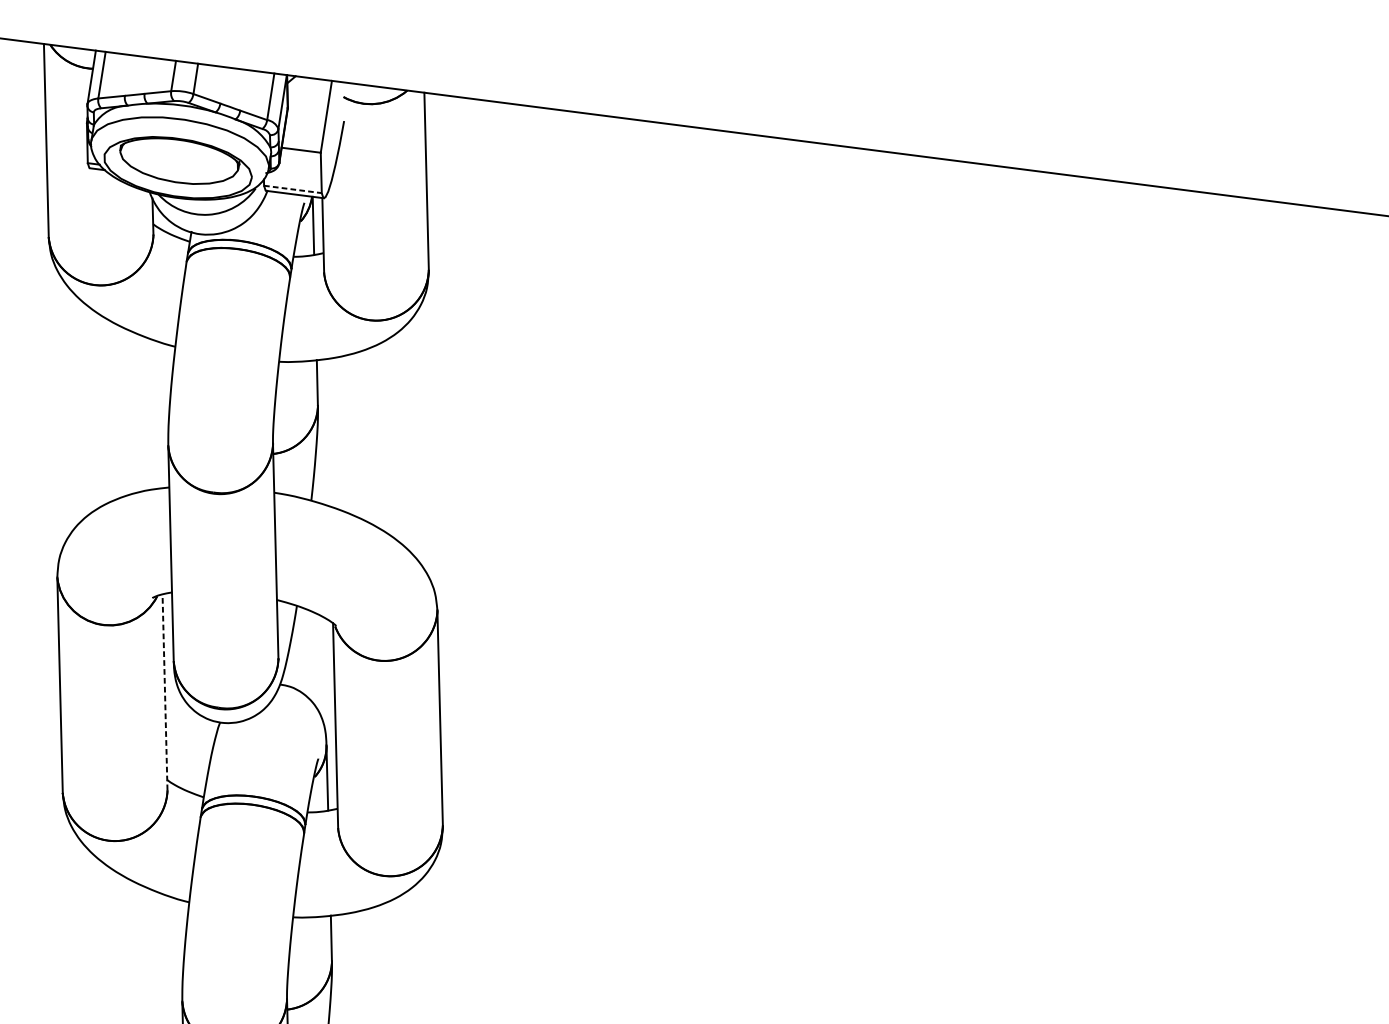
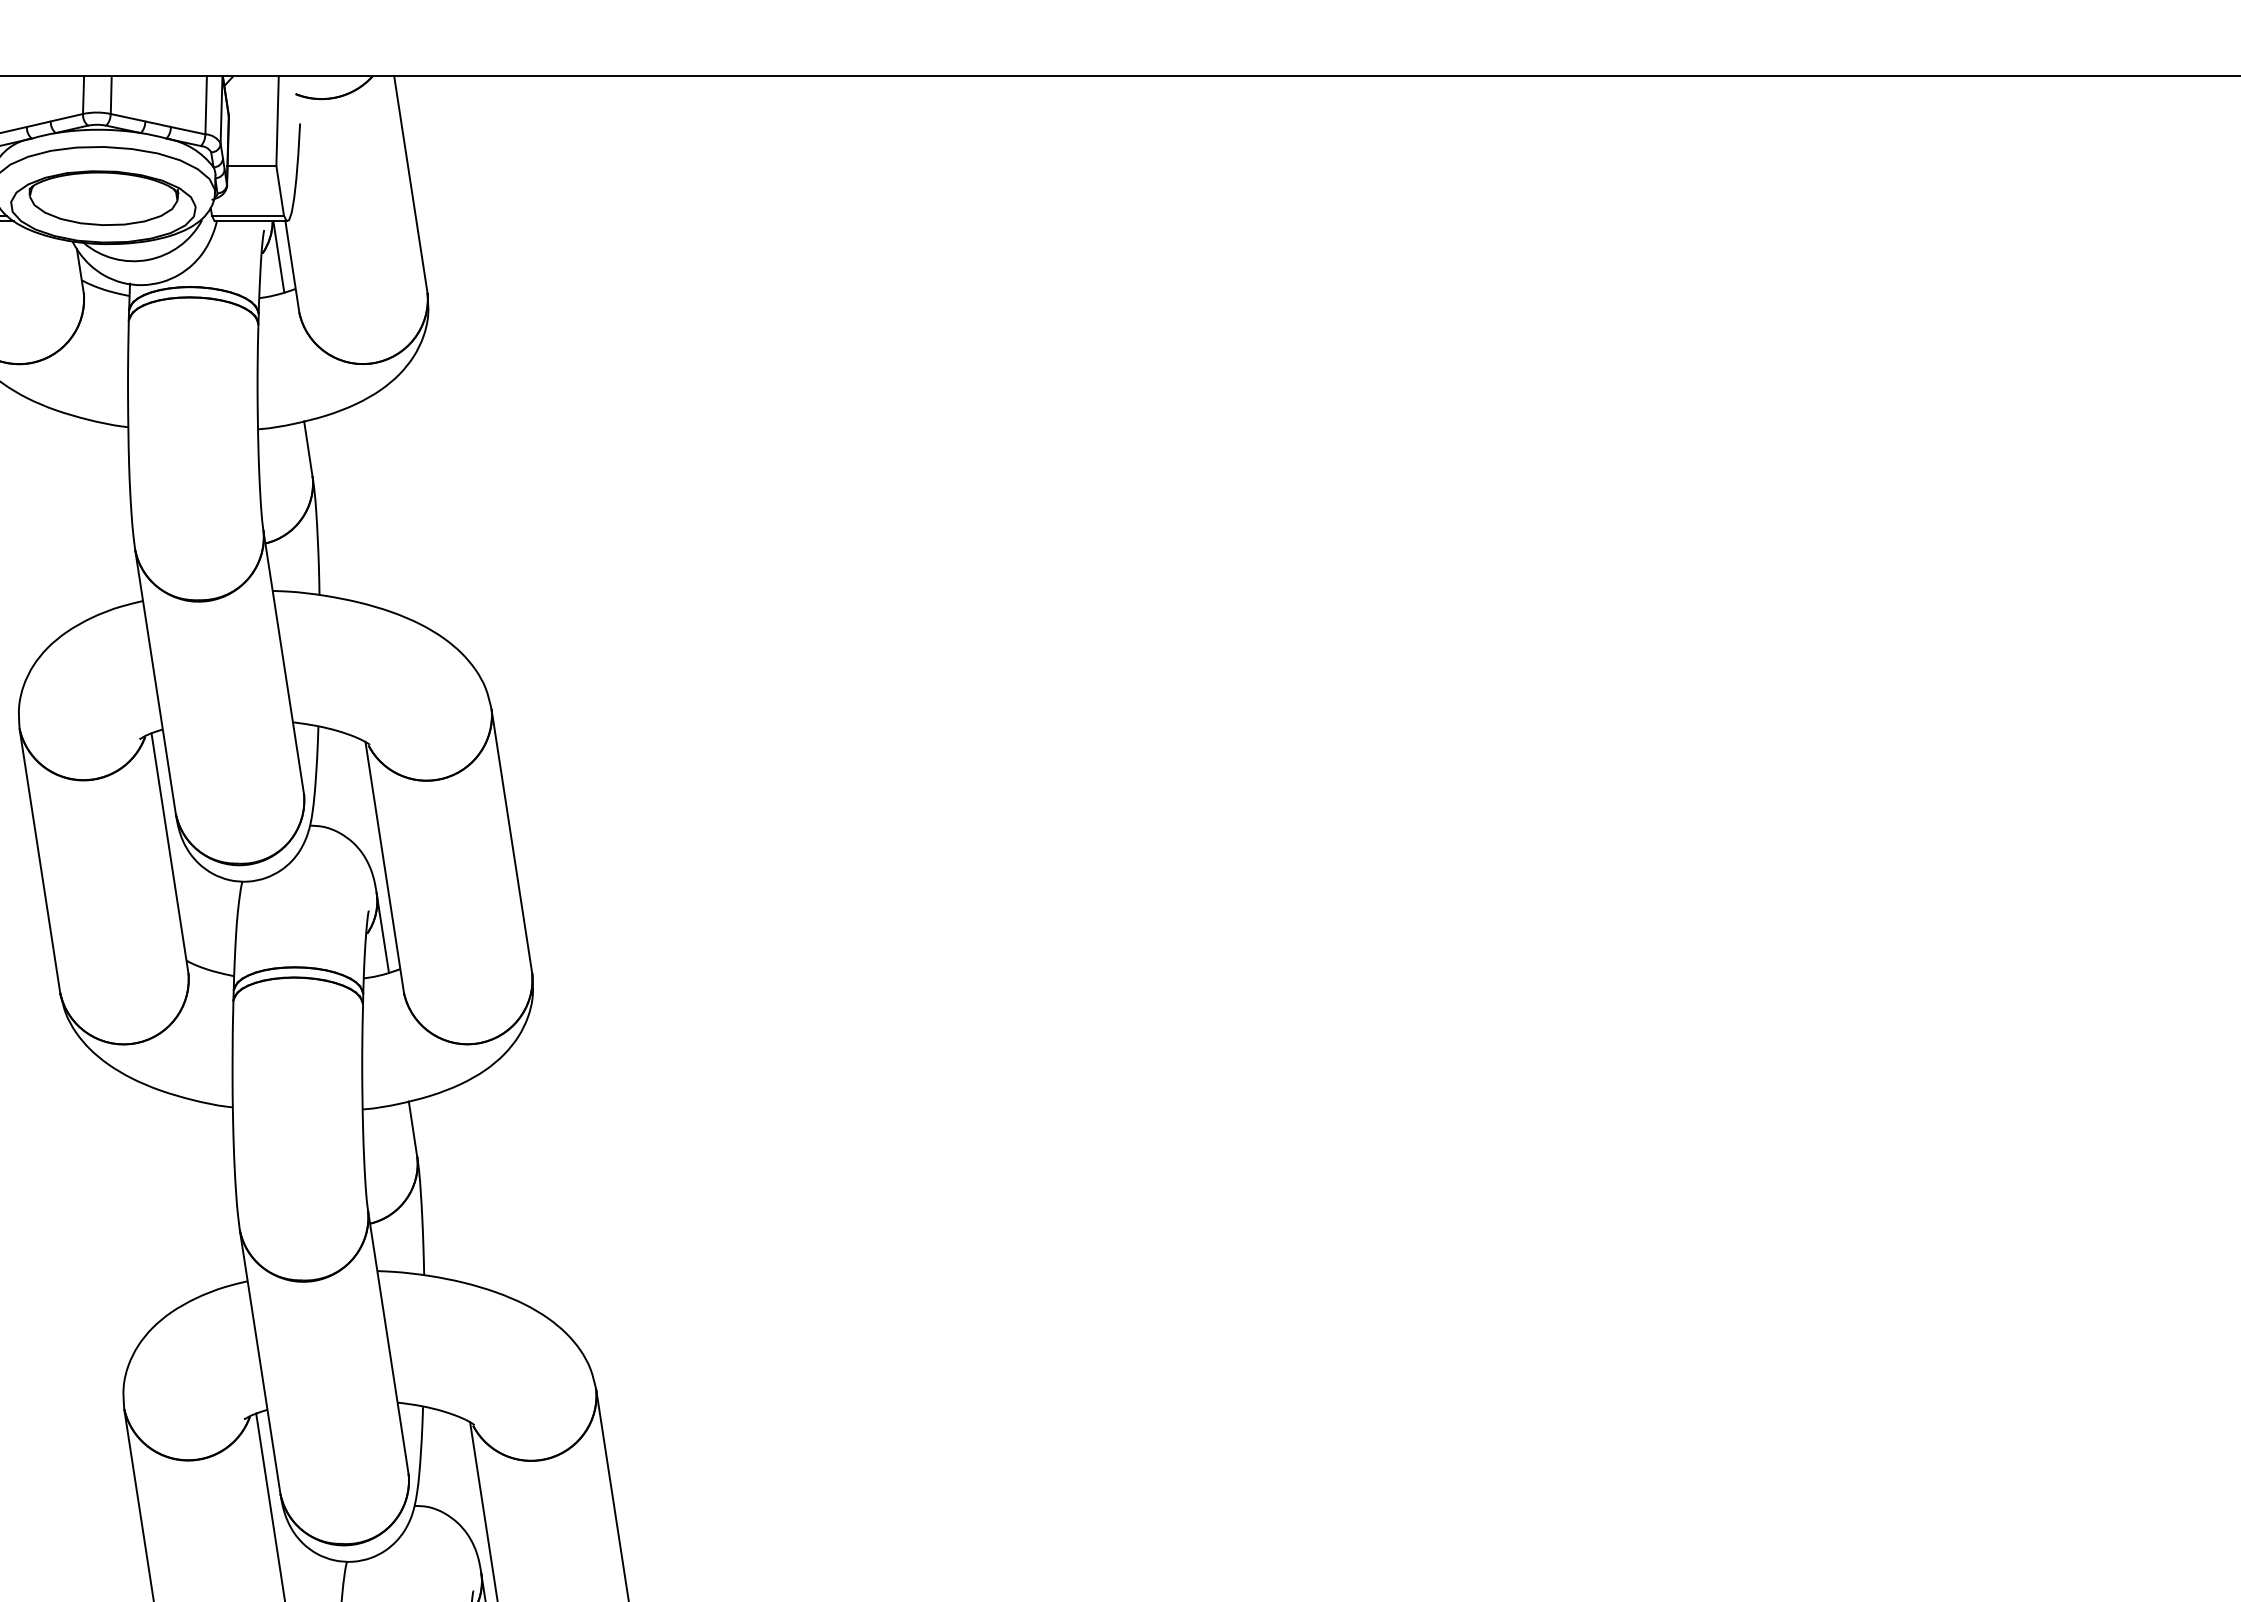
line: (293, 189) -> (248, 215), dashed -> solid
line: (164, 691) -> (169, 852), dashed -> solid

